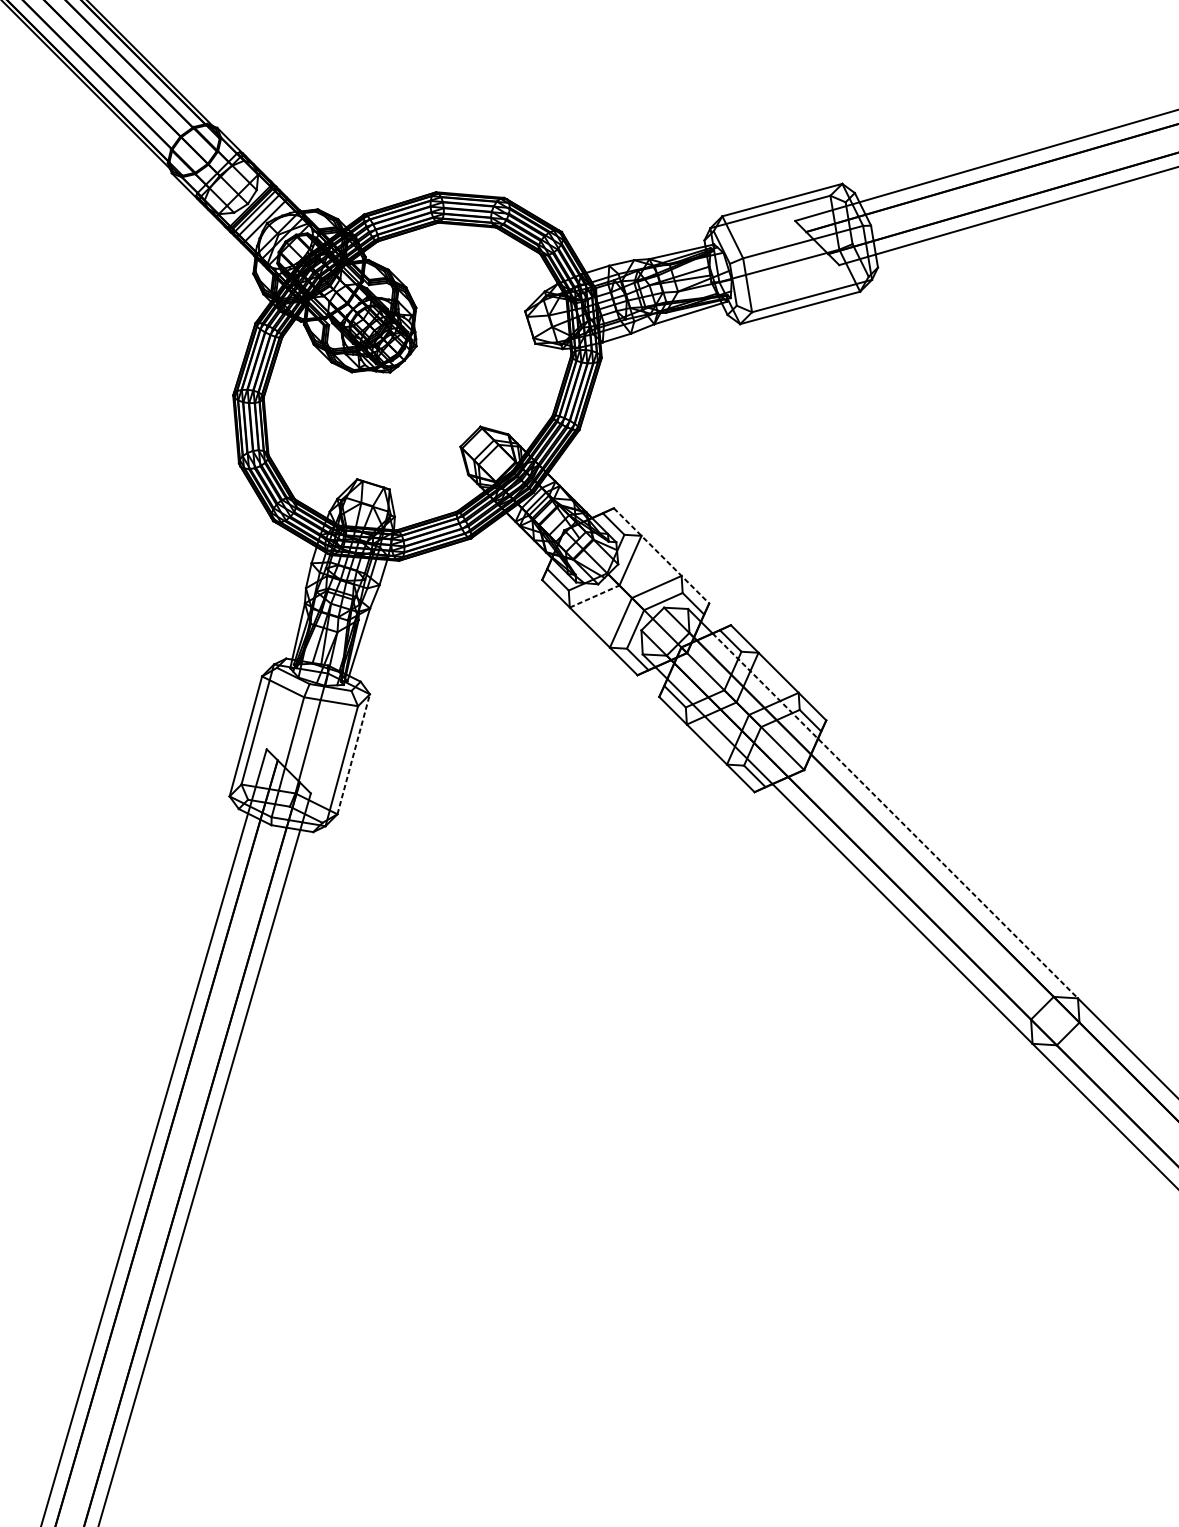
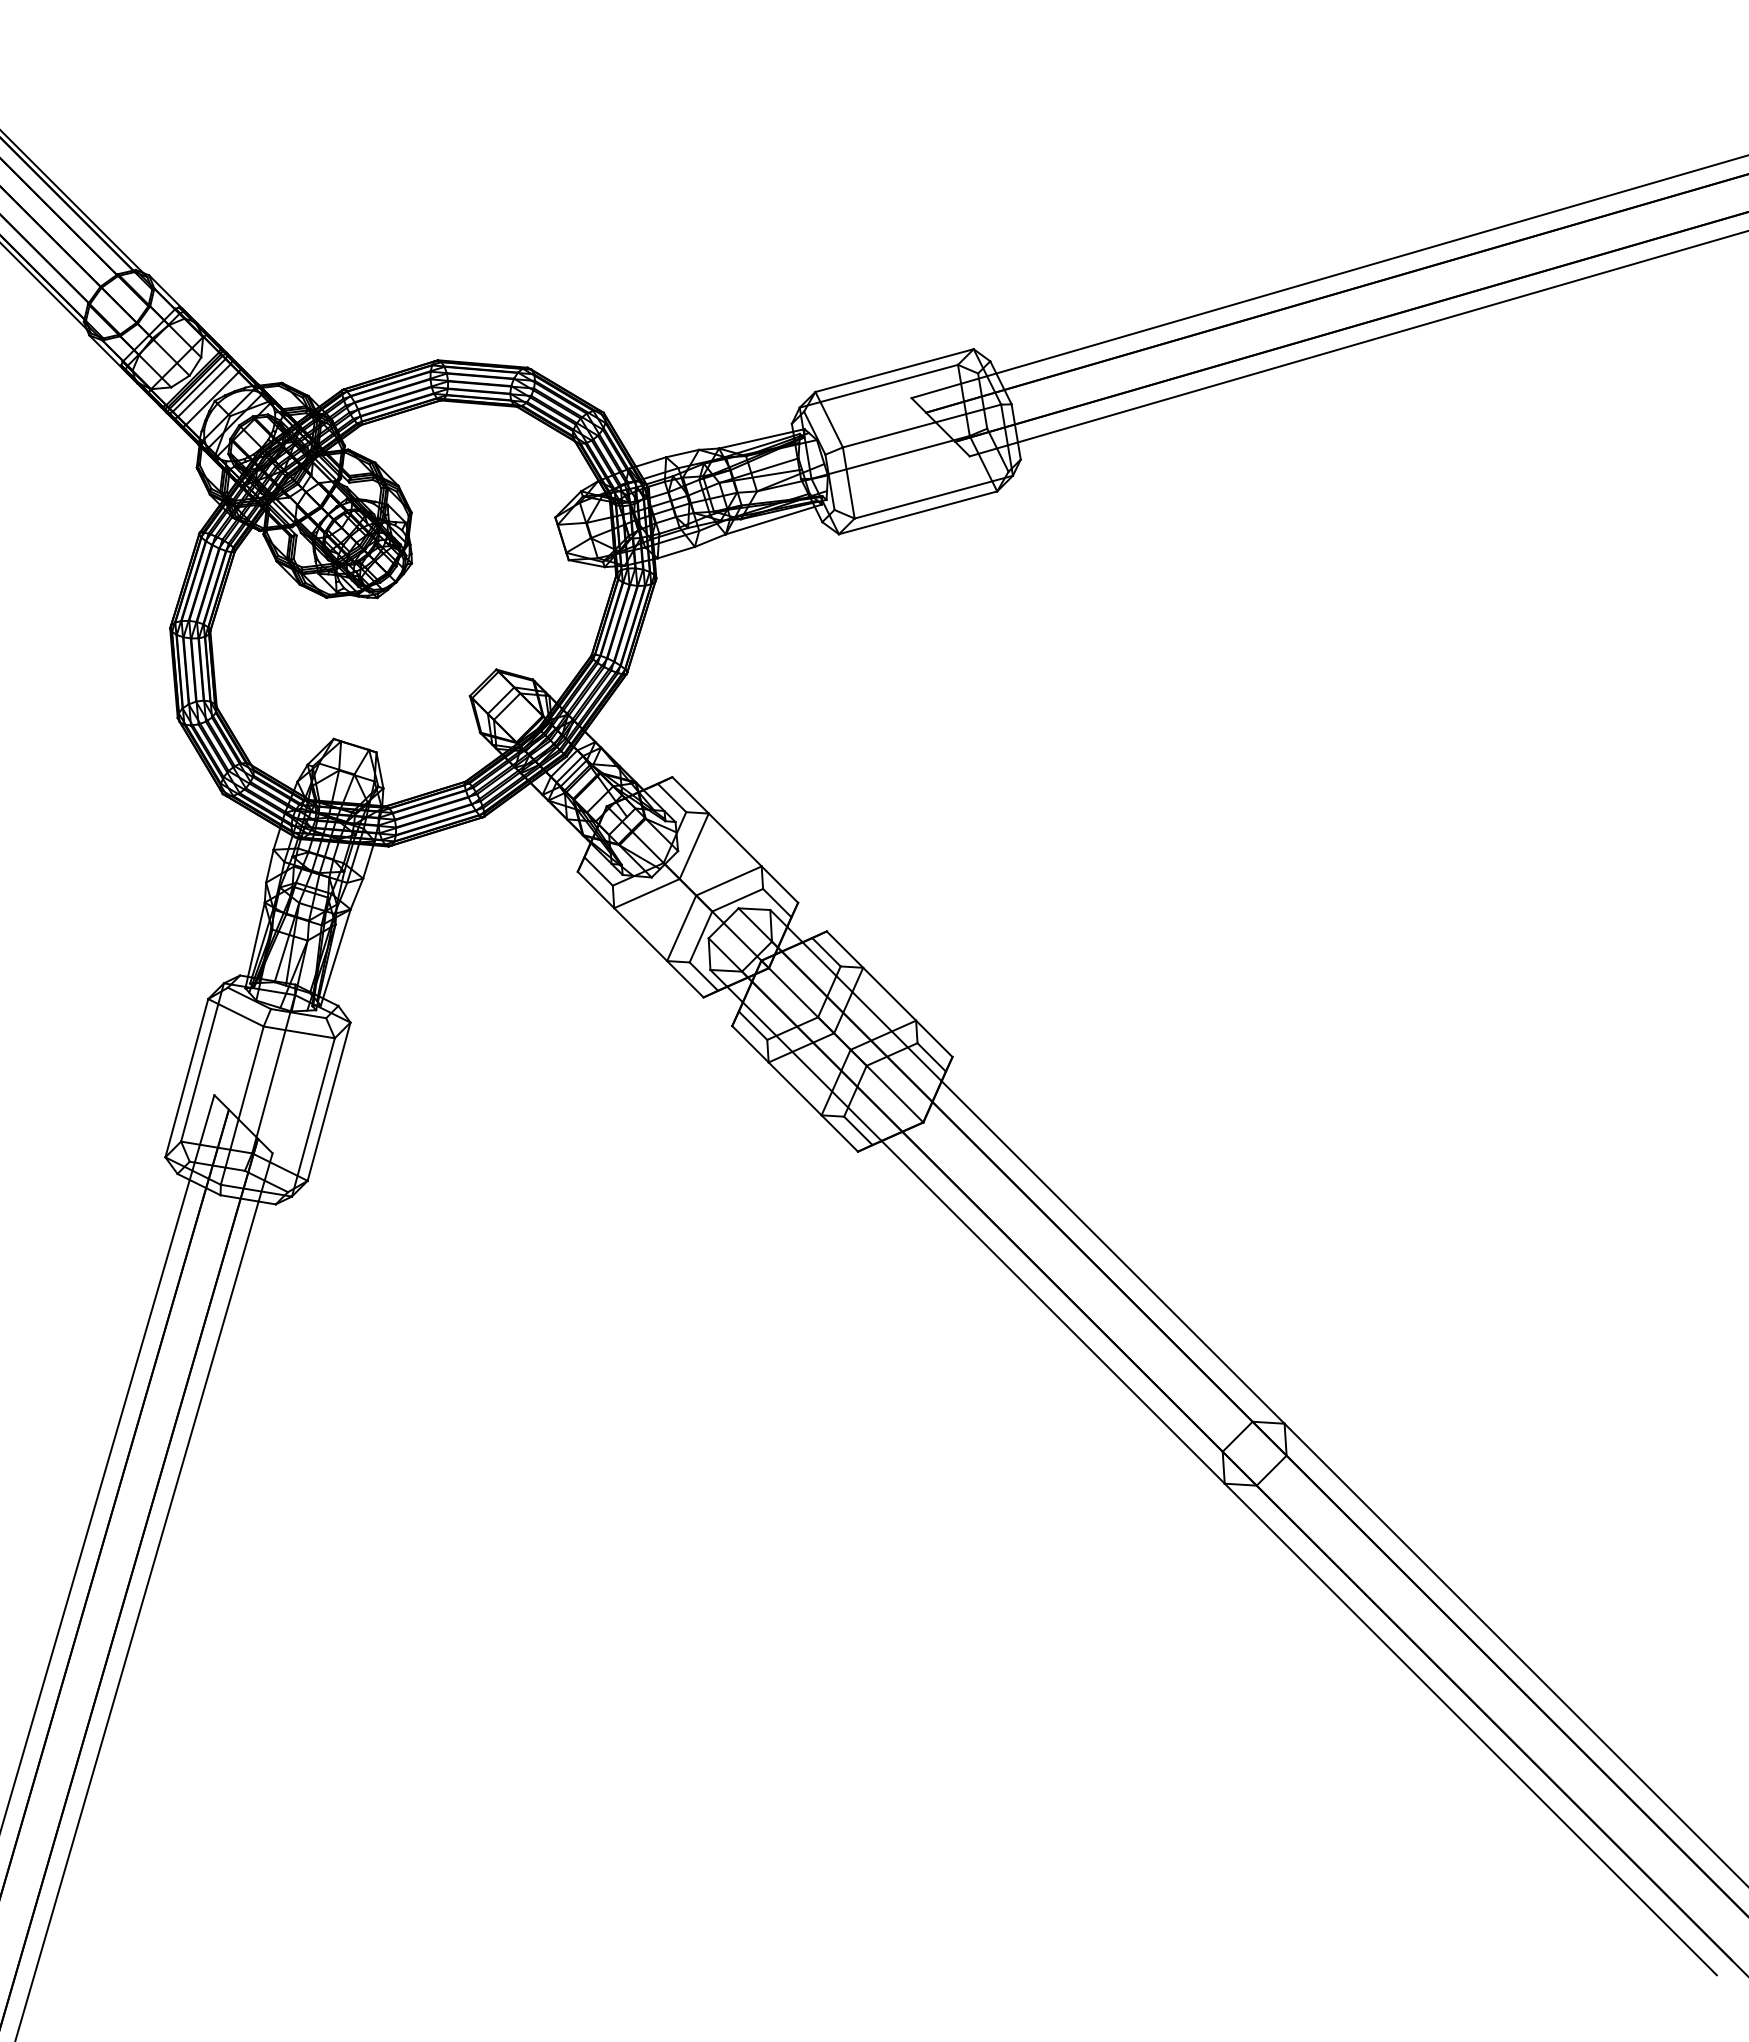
line: (661, 555) -> (735, 839), dashed -> solid
line: (594, 596) -> (646, 893), dashed -> solid
line: (354, 754) -> (329, 1101), dashed -> solid
line: (895, 815) -> (1043, 1182), dashed -> solid

